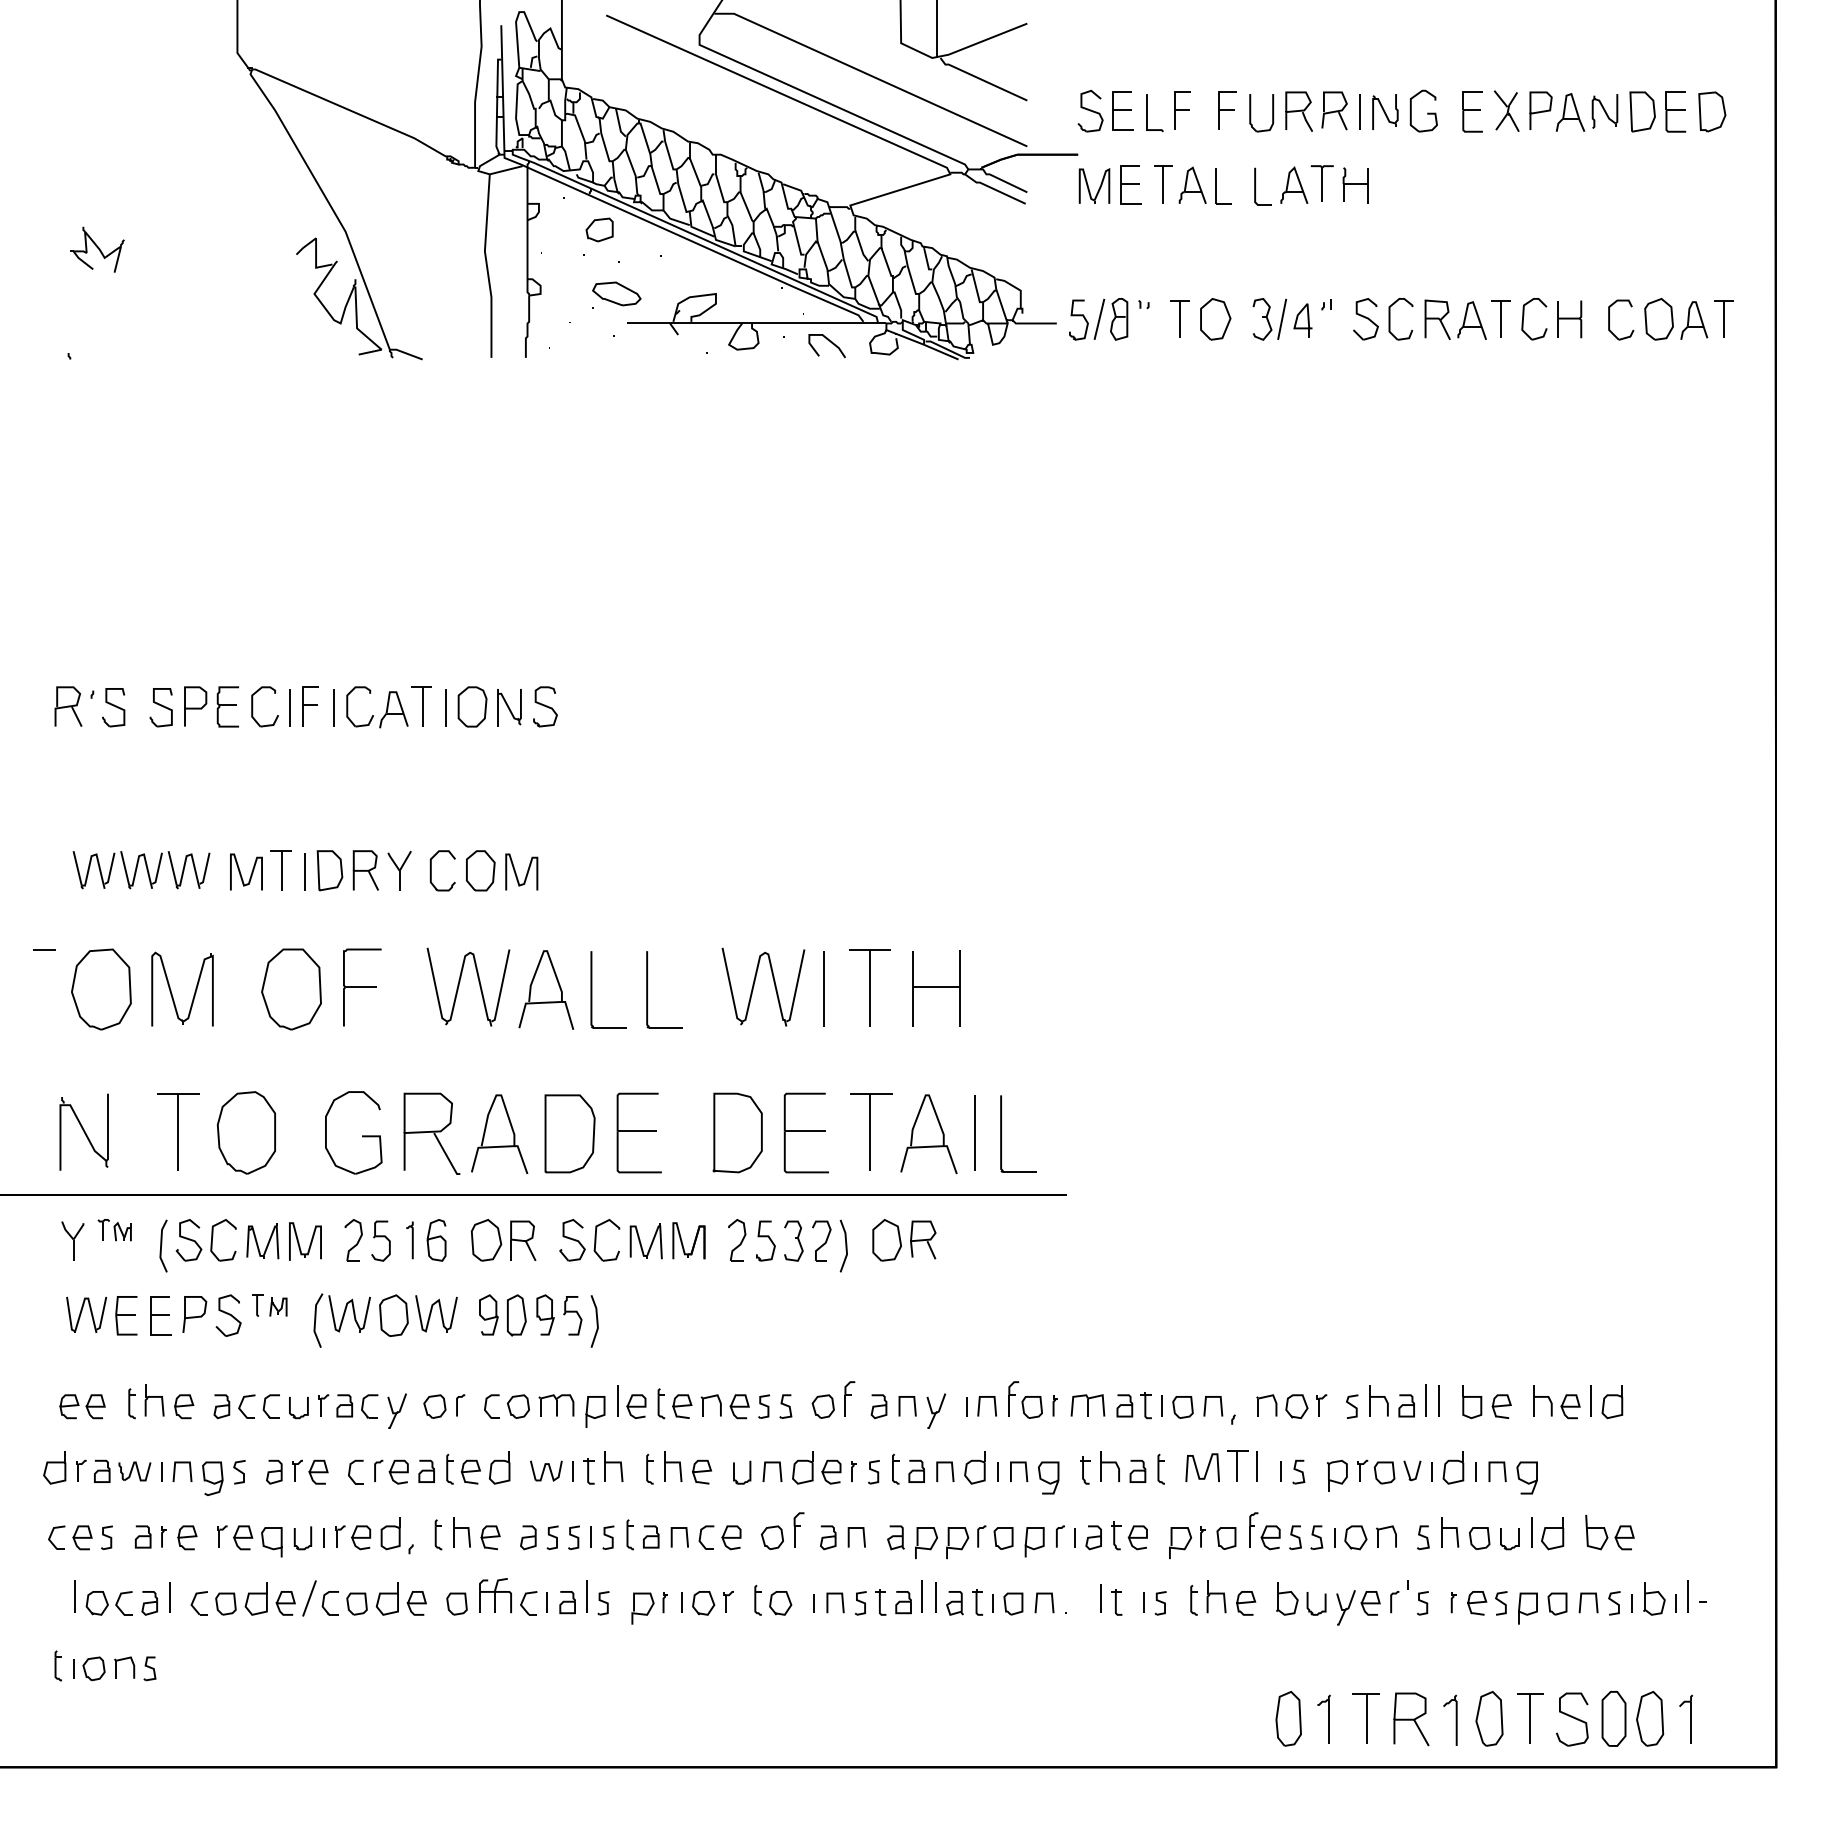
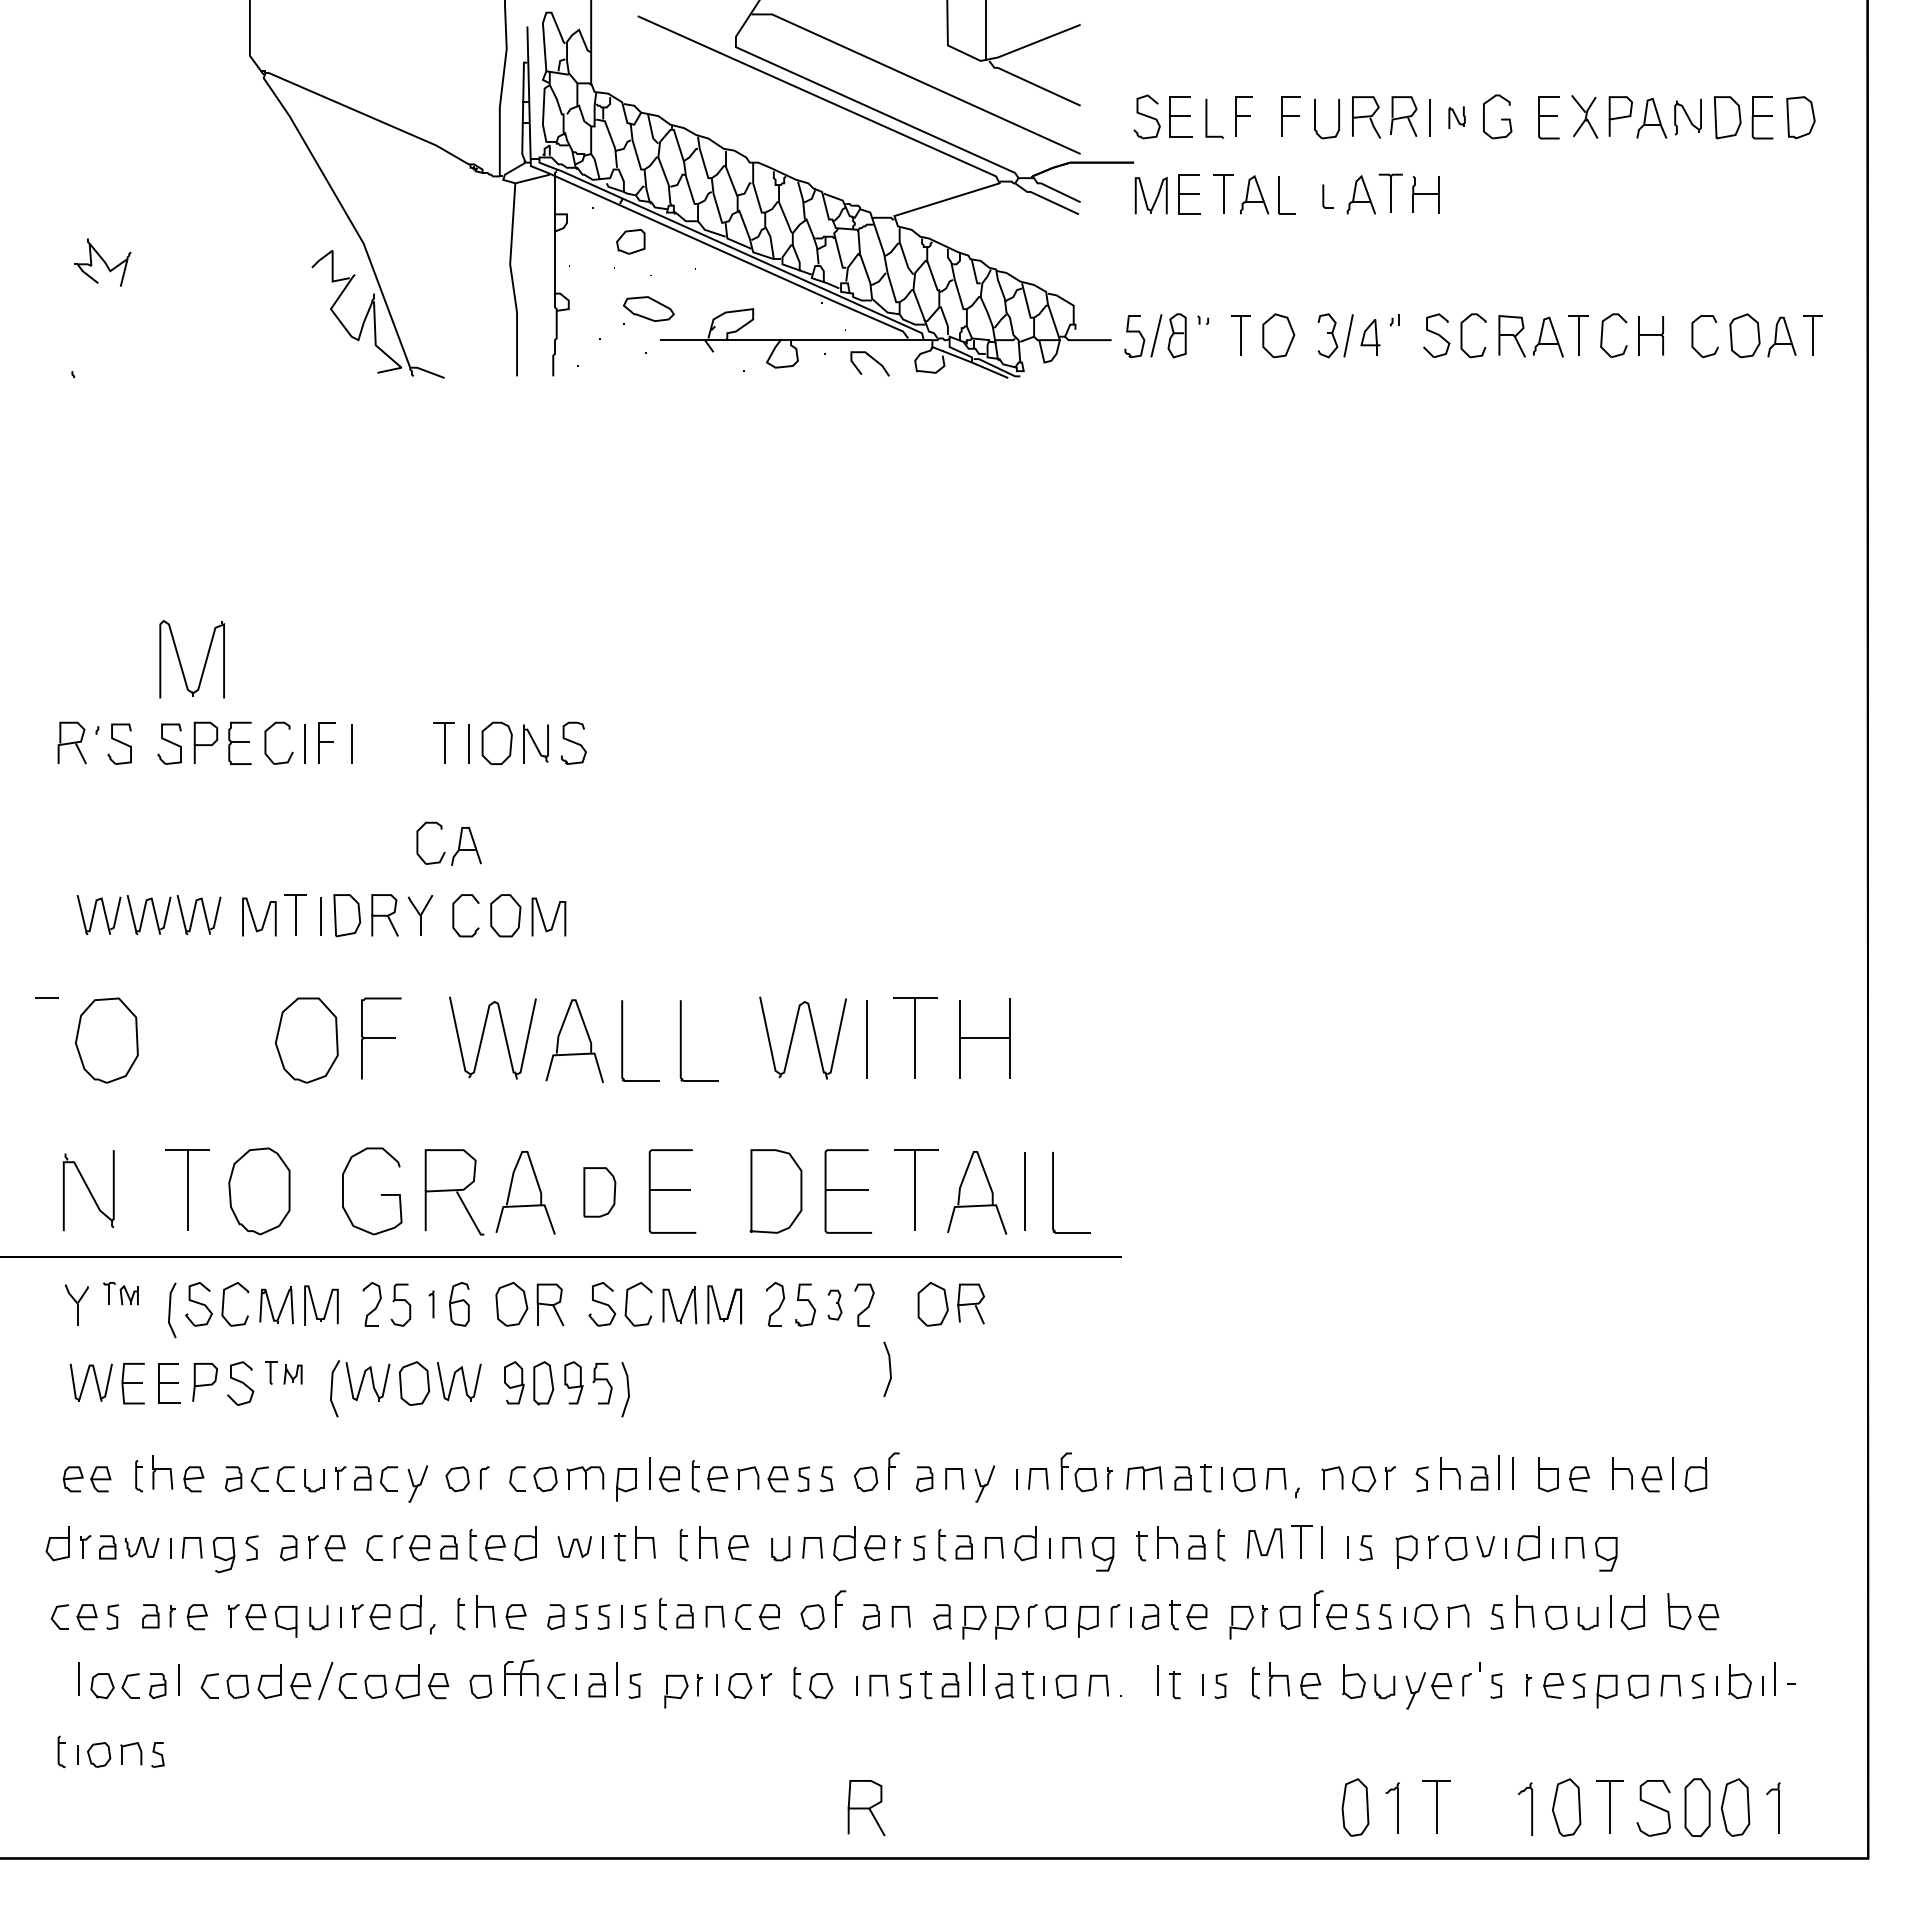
part: (1384, 111) -> (1456, 117), size x0.6
part: (1262, 186) -> (1327, 196), size x0.6
part: (373, 714) -> (444, 851), moved
part: (172, 993) -> (181, 663), moved
part: (569, 1133) -> (599, 1192), size x0.6
part: (410, 1240) -> (431, 1304), size x0.7
part: (793, 1240) -> (834, 1304), size x0.7
line: (845, 1246) -> (889, 1369), moved
part: (1411, 1719) -> (866, 1808), moved

